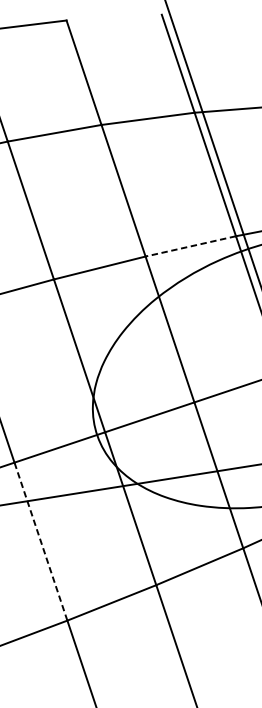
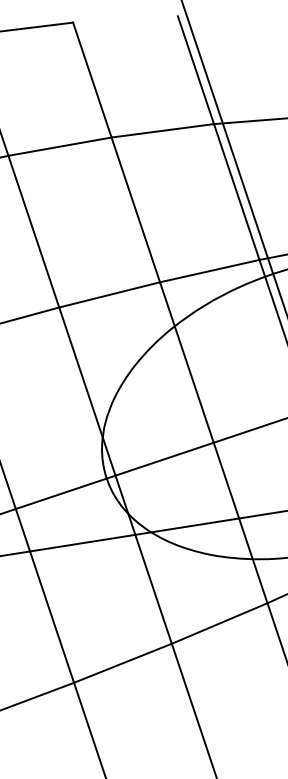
line: (190, 246) -> (209, 271), dashed -> solid
line: (40, 541) -> (44, 595), dashed -> solid

